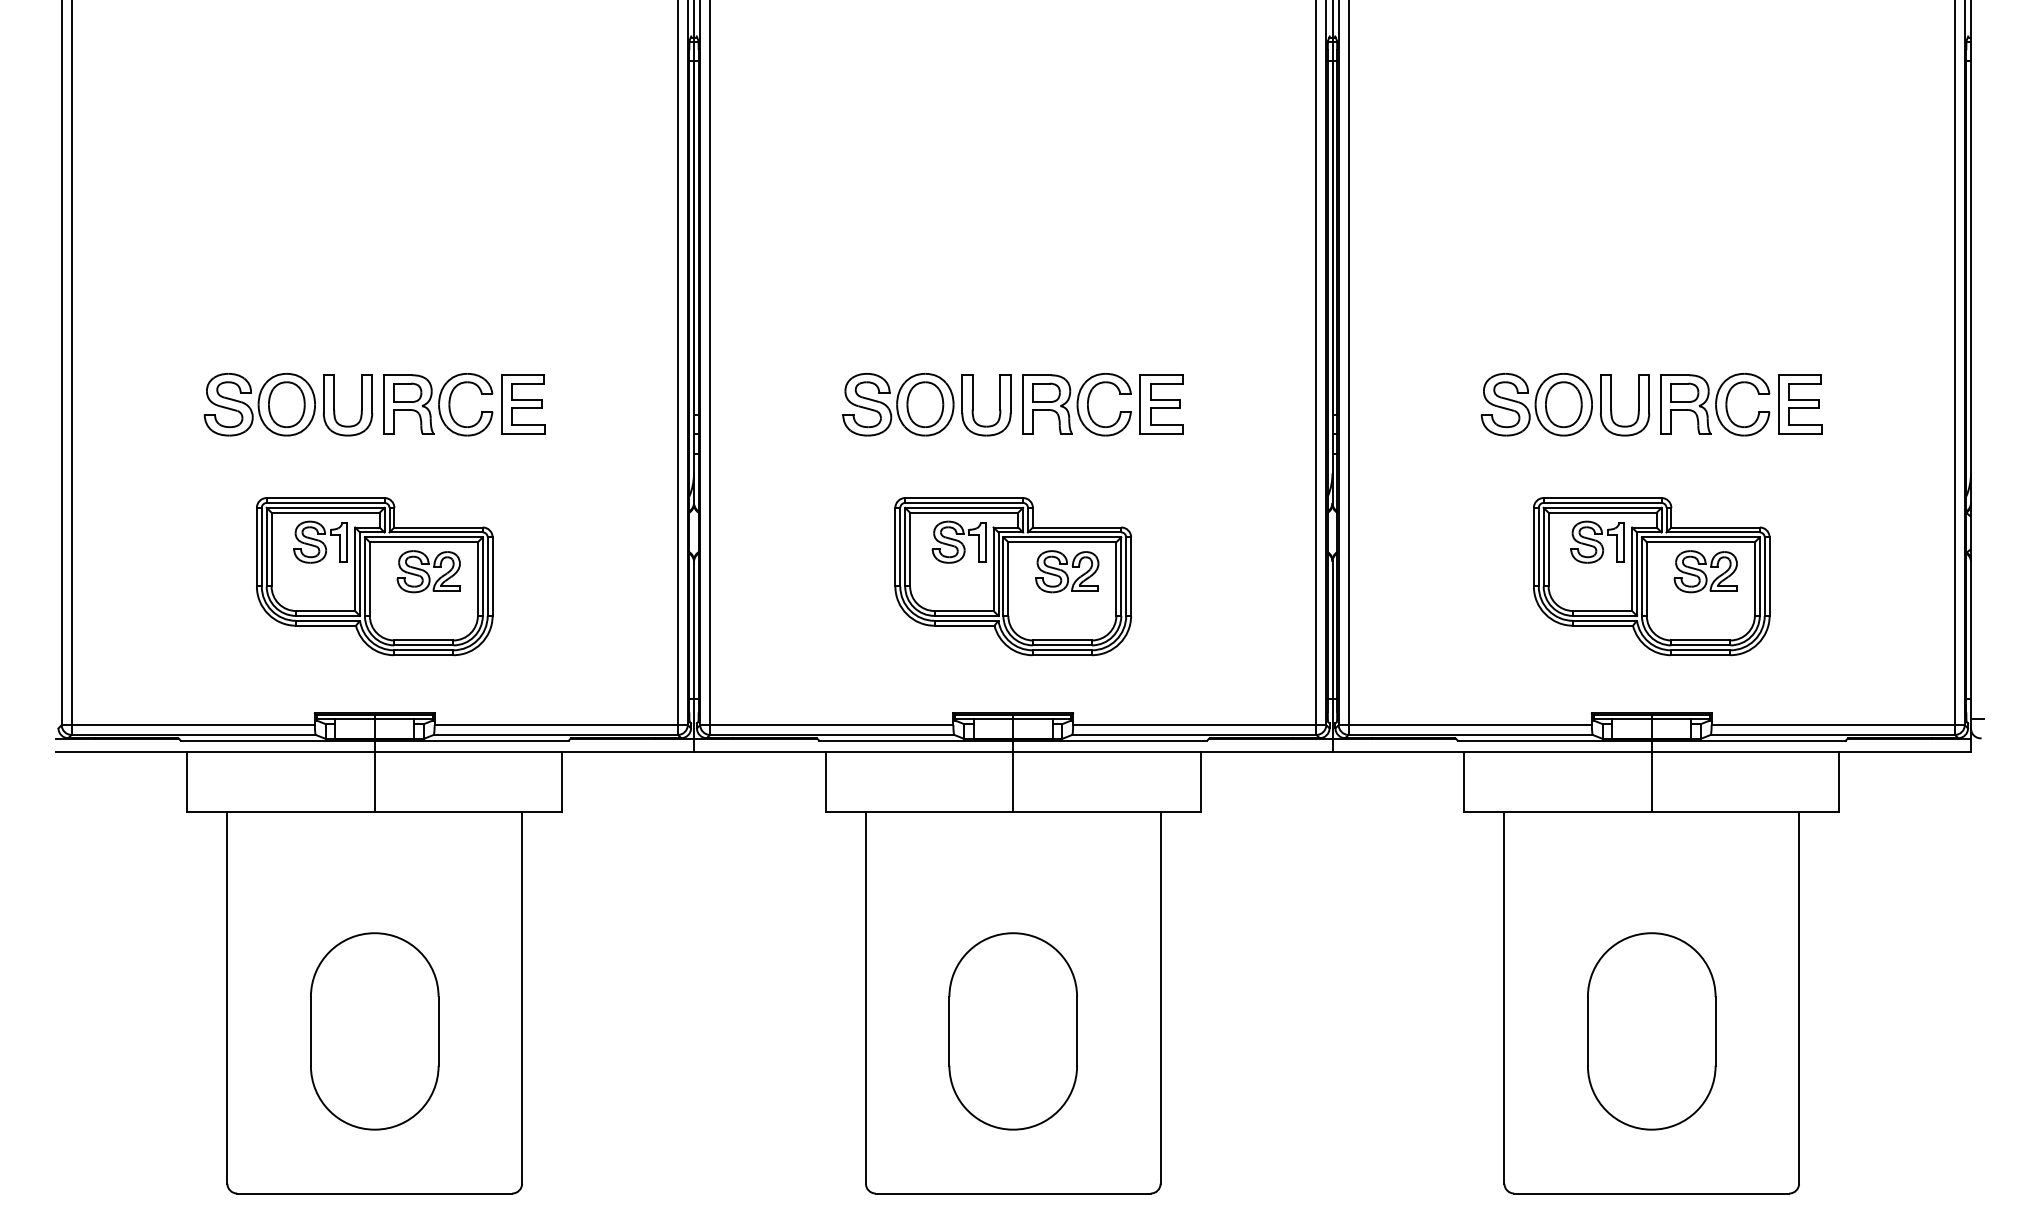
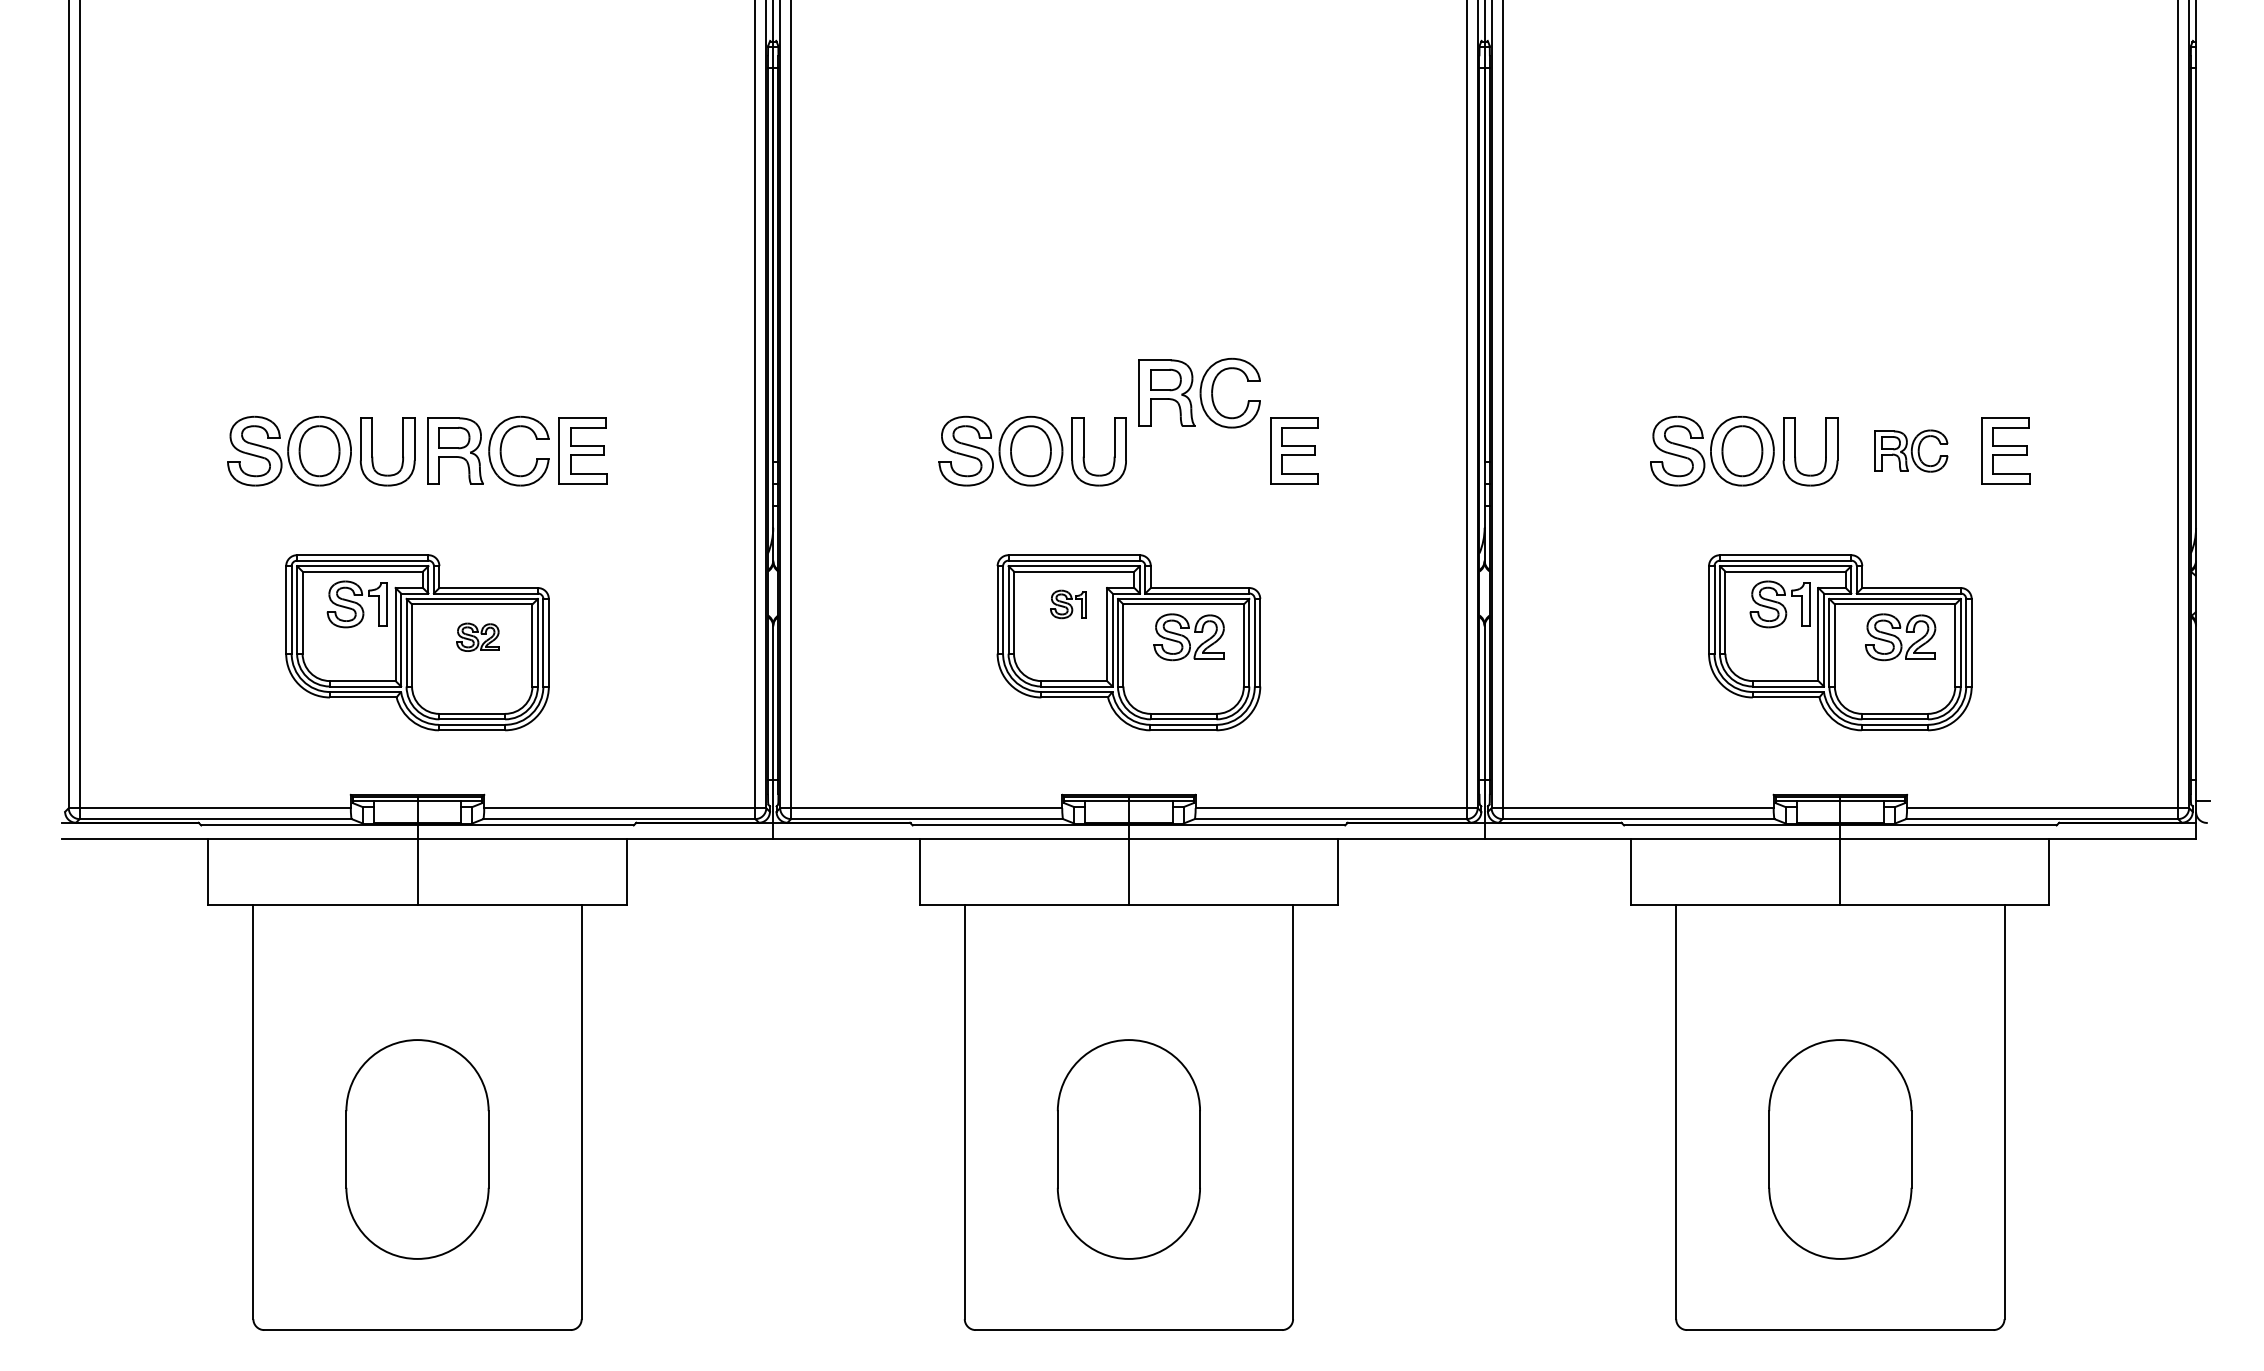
part: (1076, 404) -> (1199, 392), moved
part: (1715, 404) -> (1911, 450), size x0.6
part: (959, 542) -> (1068, 604), size x0.6
part: (428, 571) -> (477, 637), size x0.6

